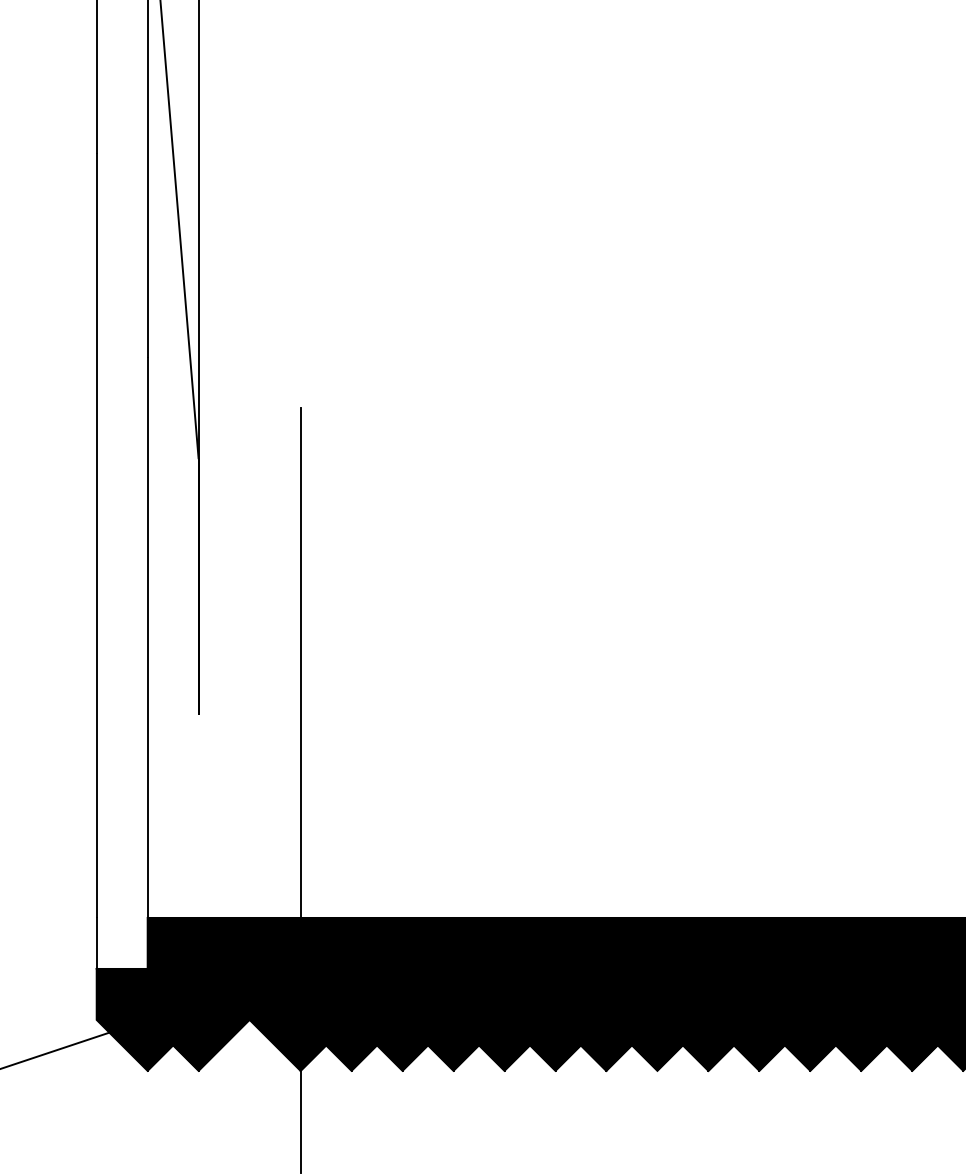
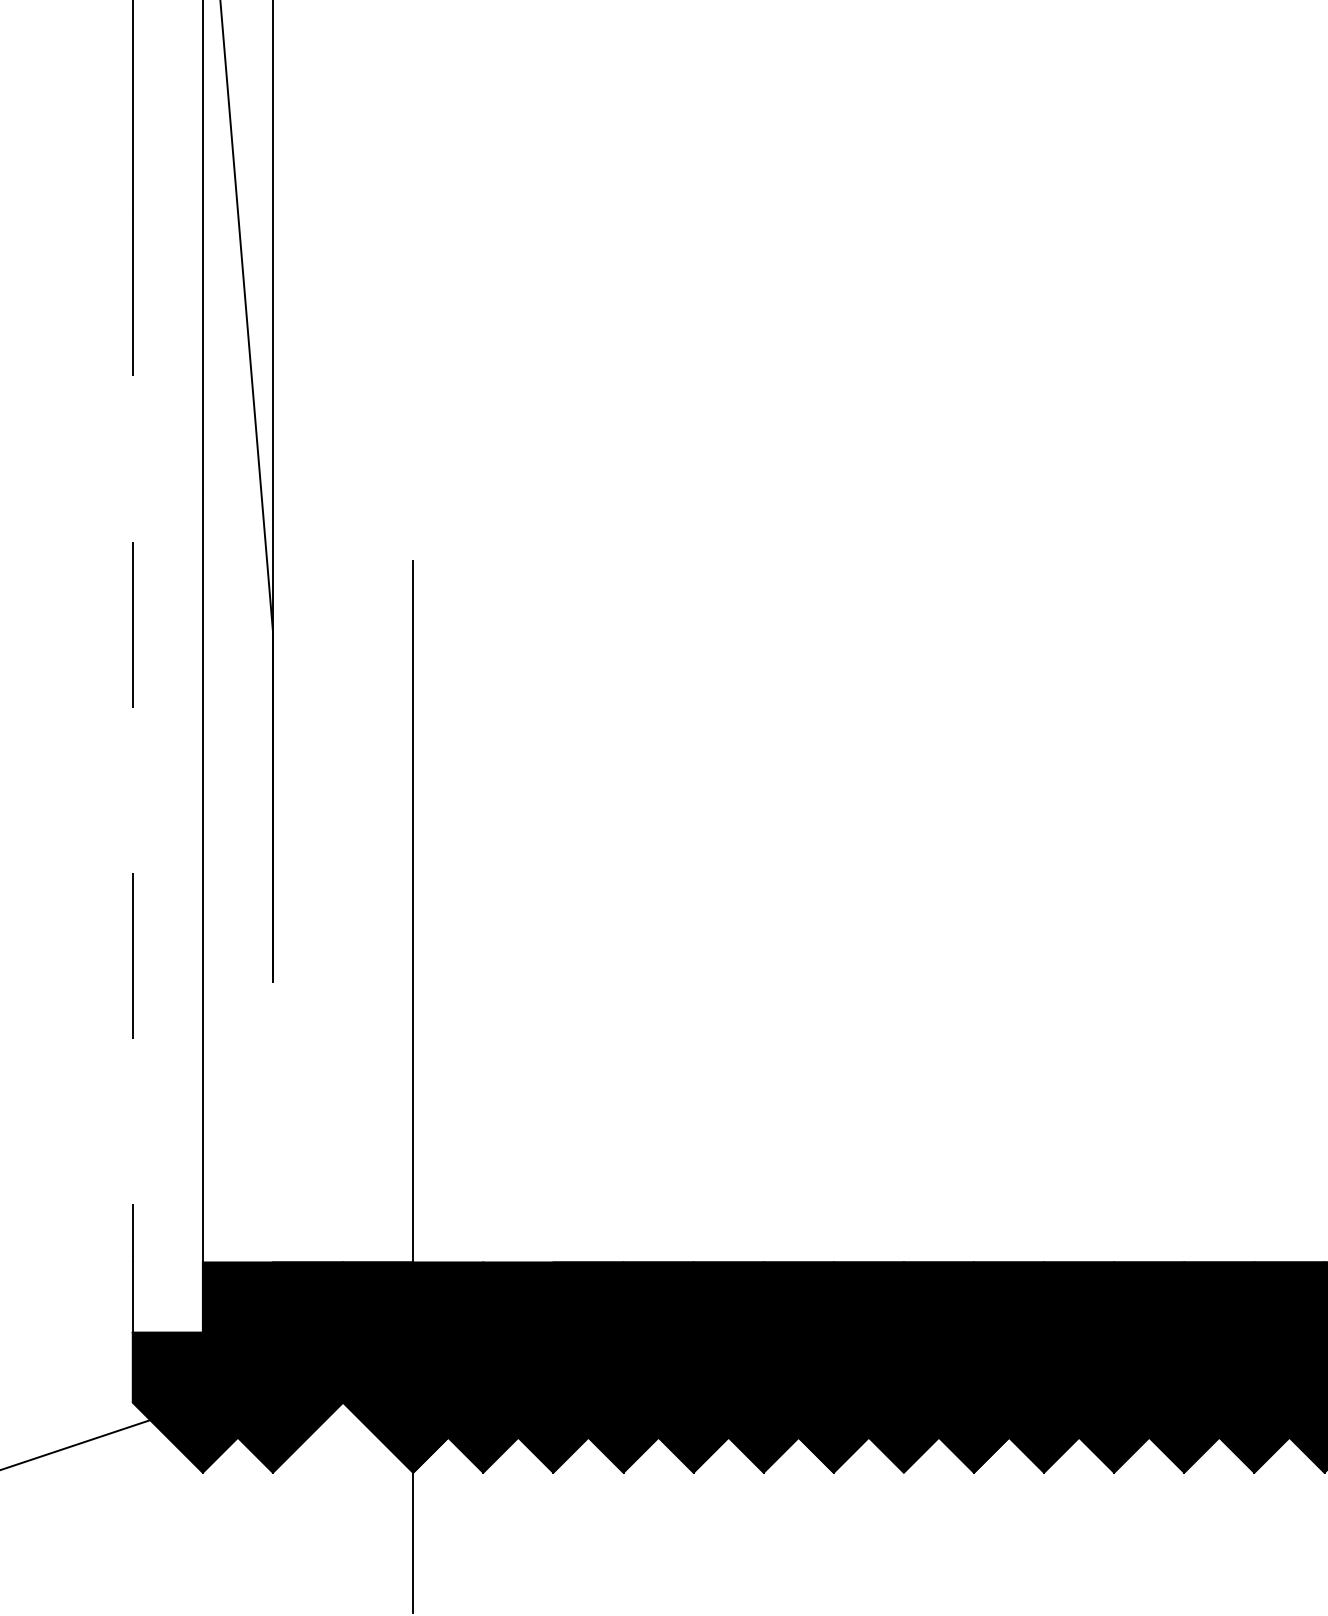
line: (96, 535) -> (132, 736), solid -> dashed

